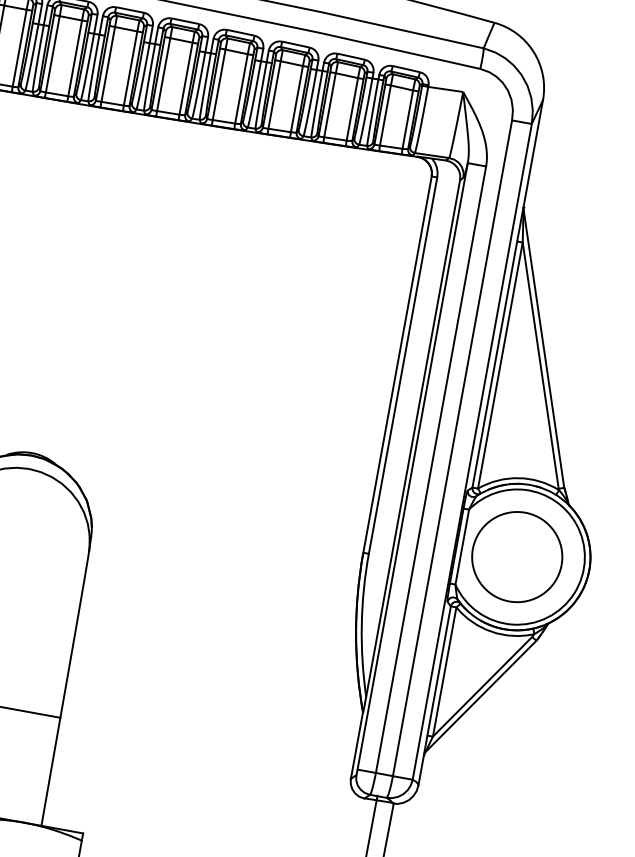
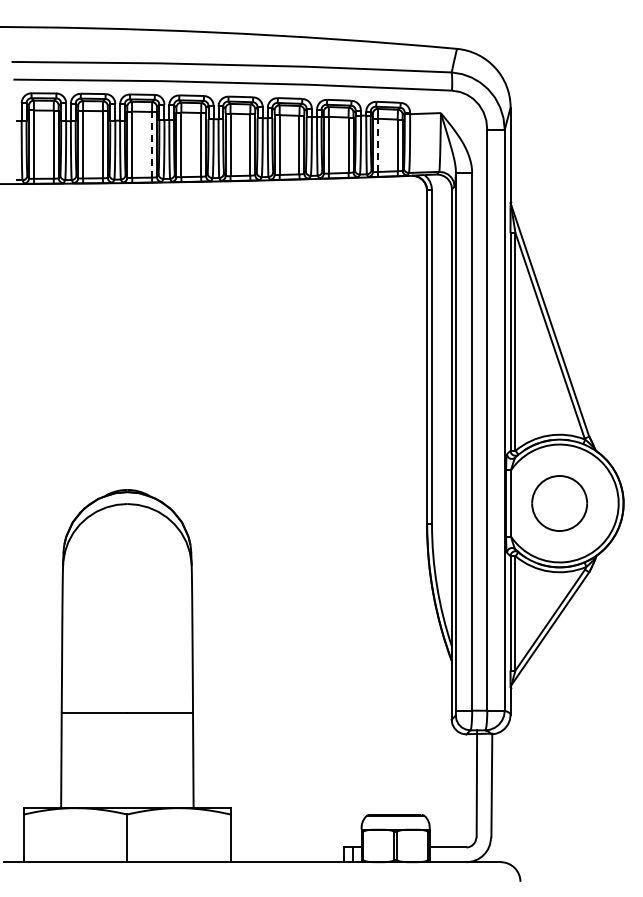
line: (131, 68) -> (152, 144), solid -> dashed
line: (384, 115) -> (377, 145), solid -> dashed
part: (516, 557) -> (559, 503), size x0.7

